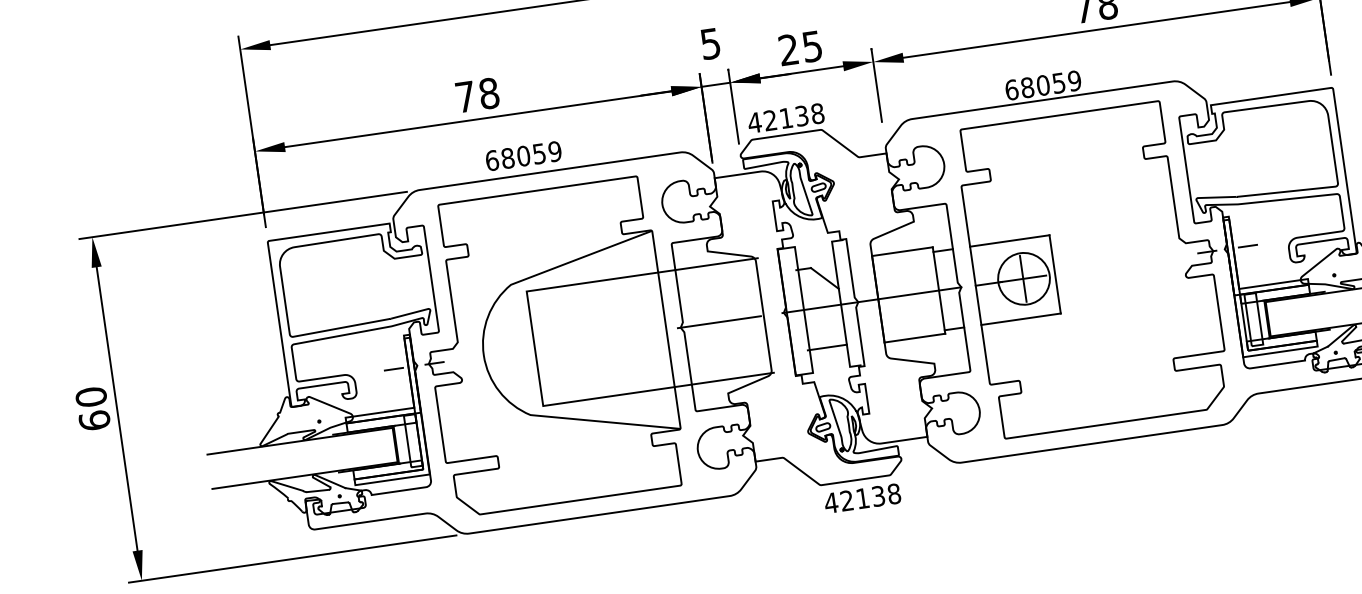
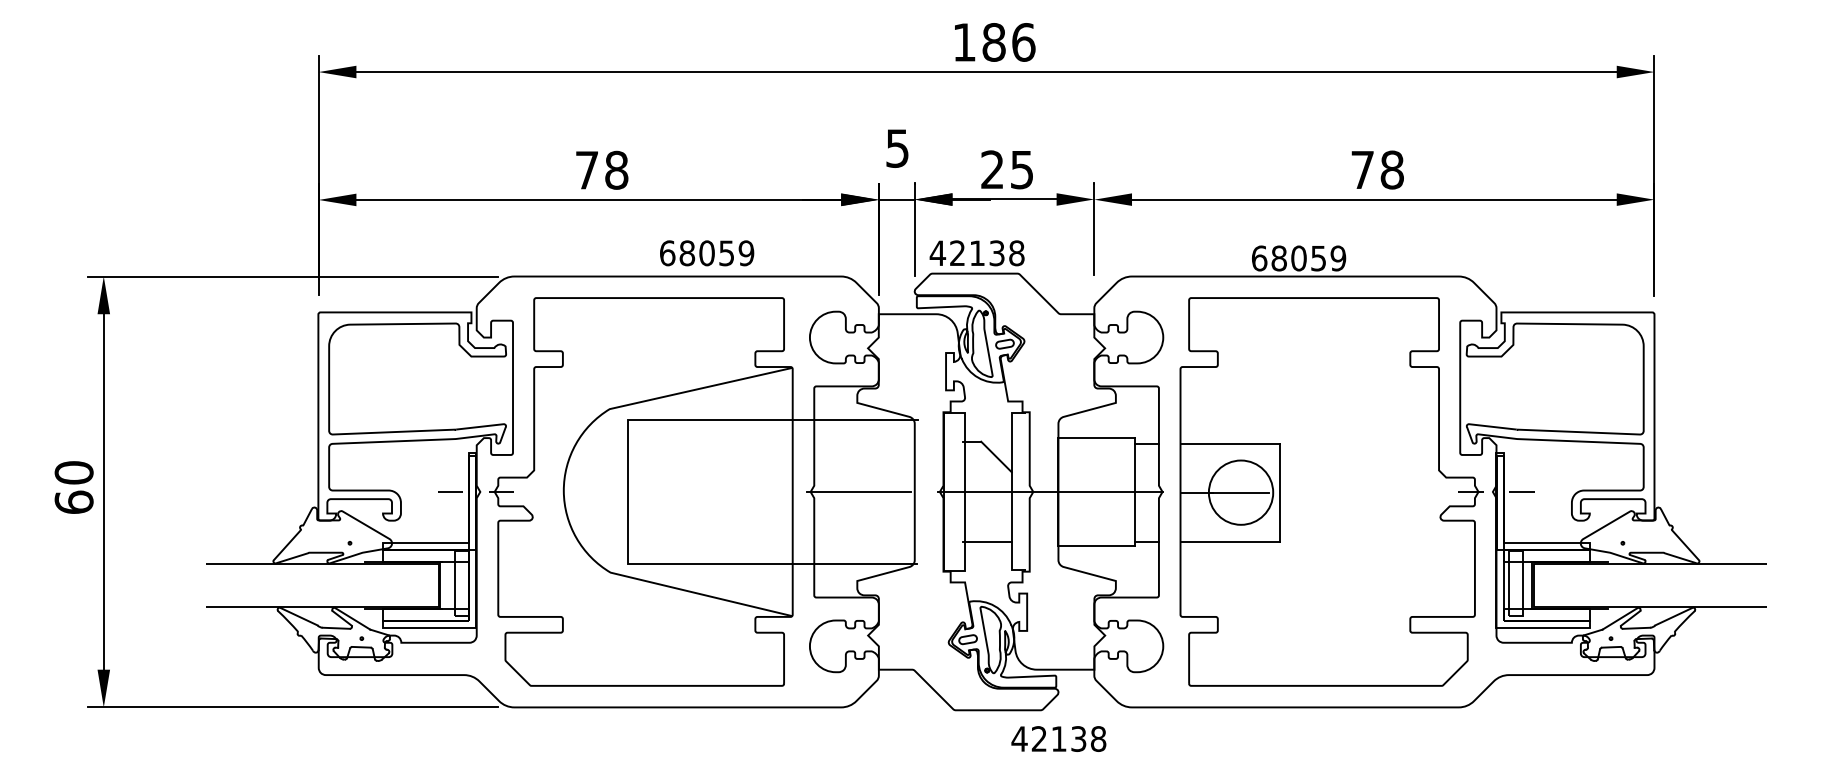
text: (524, 156) -> (707, 253), moved
line: (1023, 278) -> (1240, 492), removed
text: (862, 498) -> (1058, 738), moved

